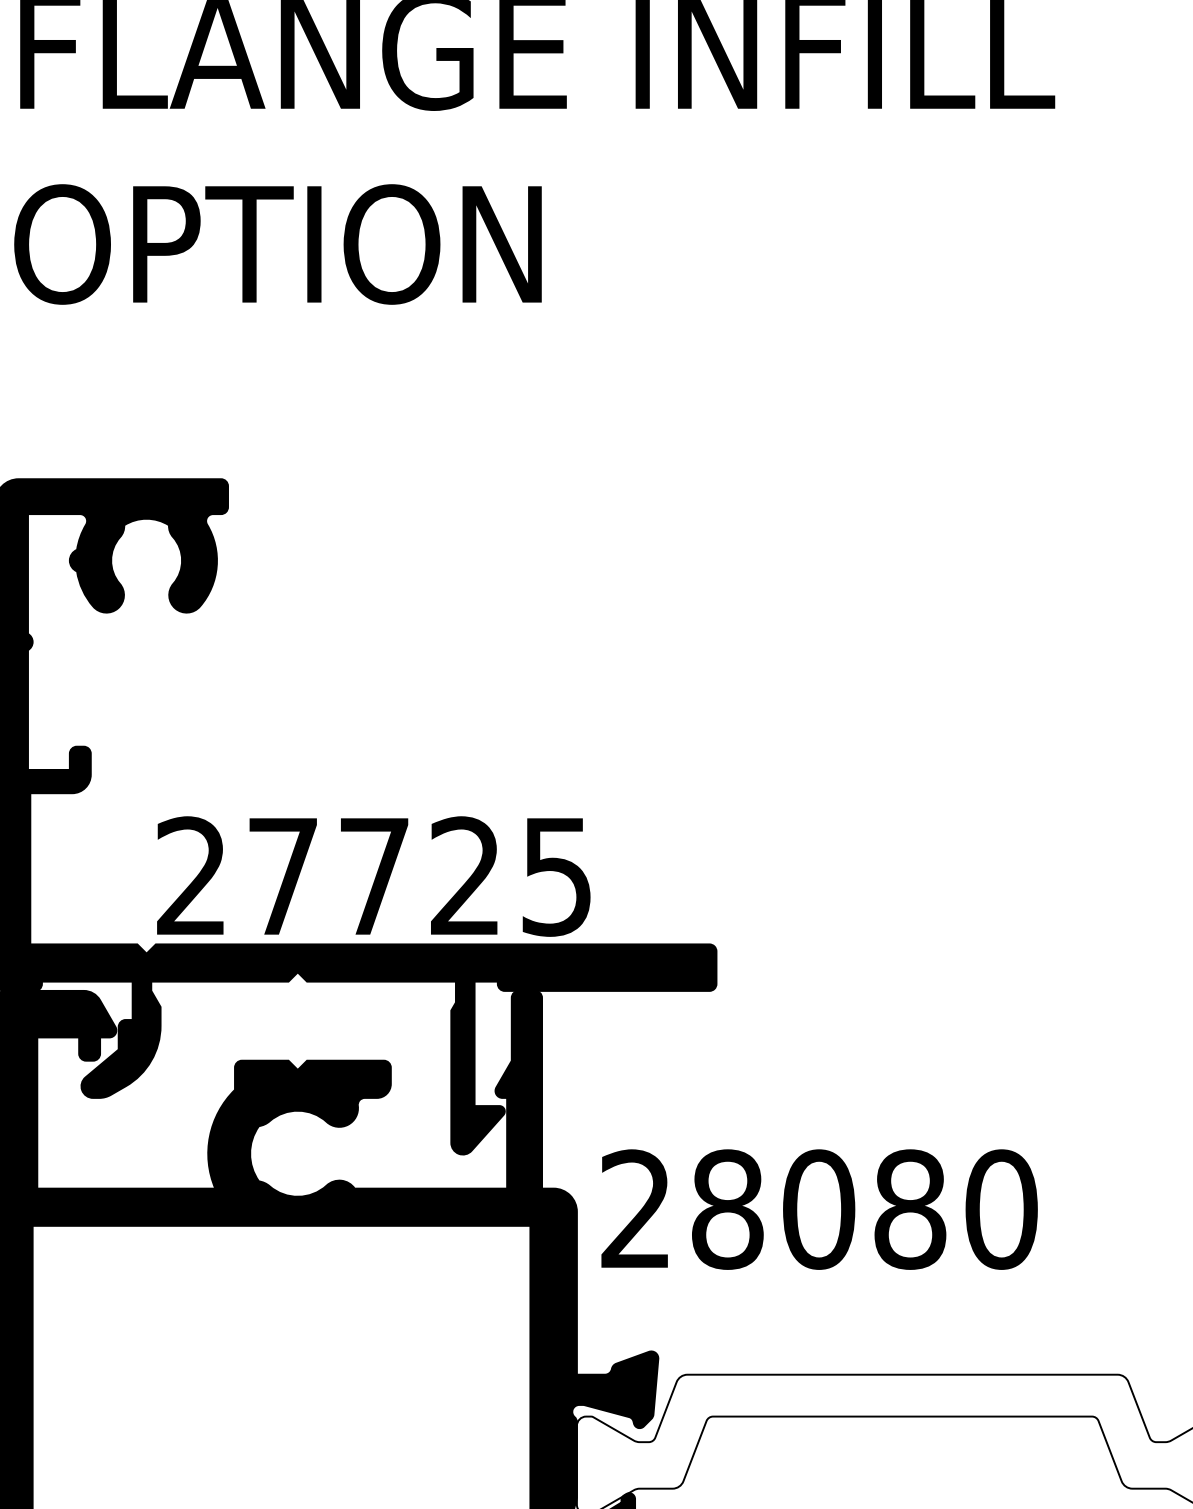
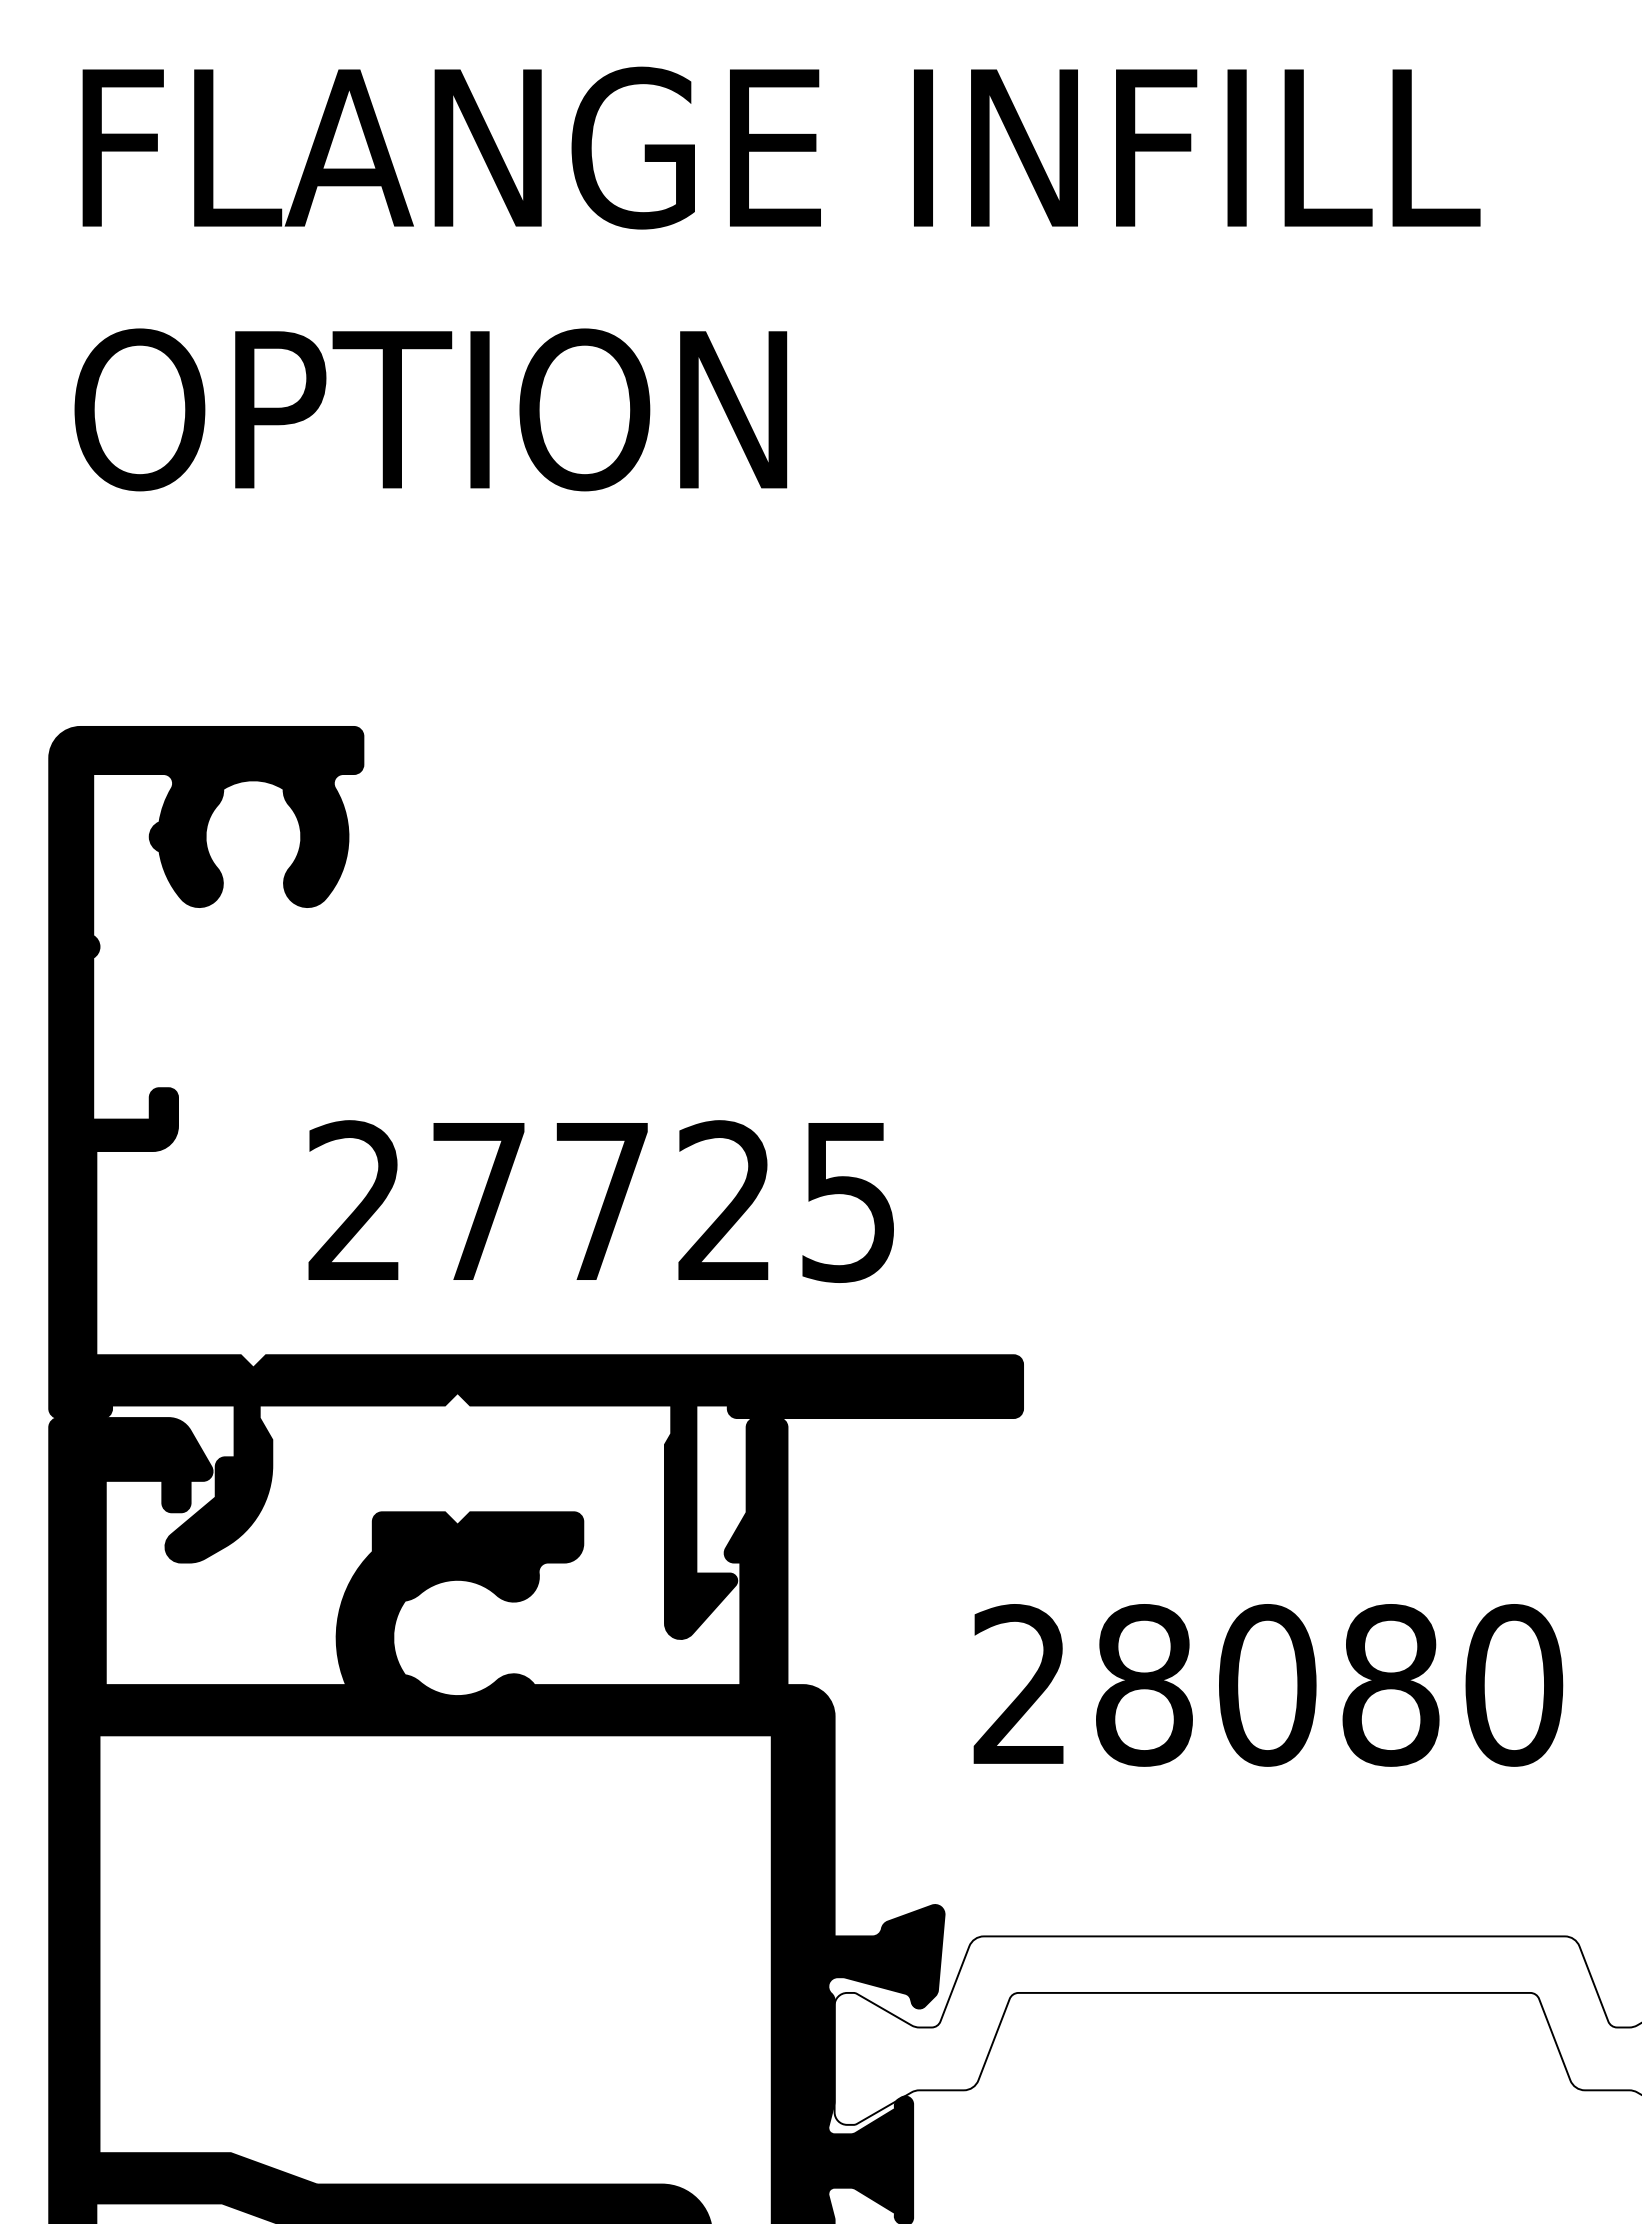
text: (373, 876) -> (600, 1201), moved
text: (819, 1209) -> (1268, 1685), moved

